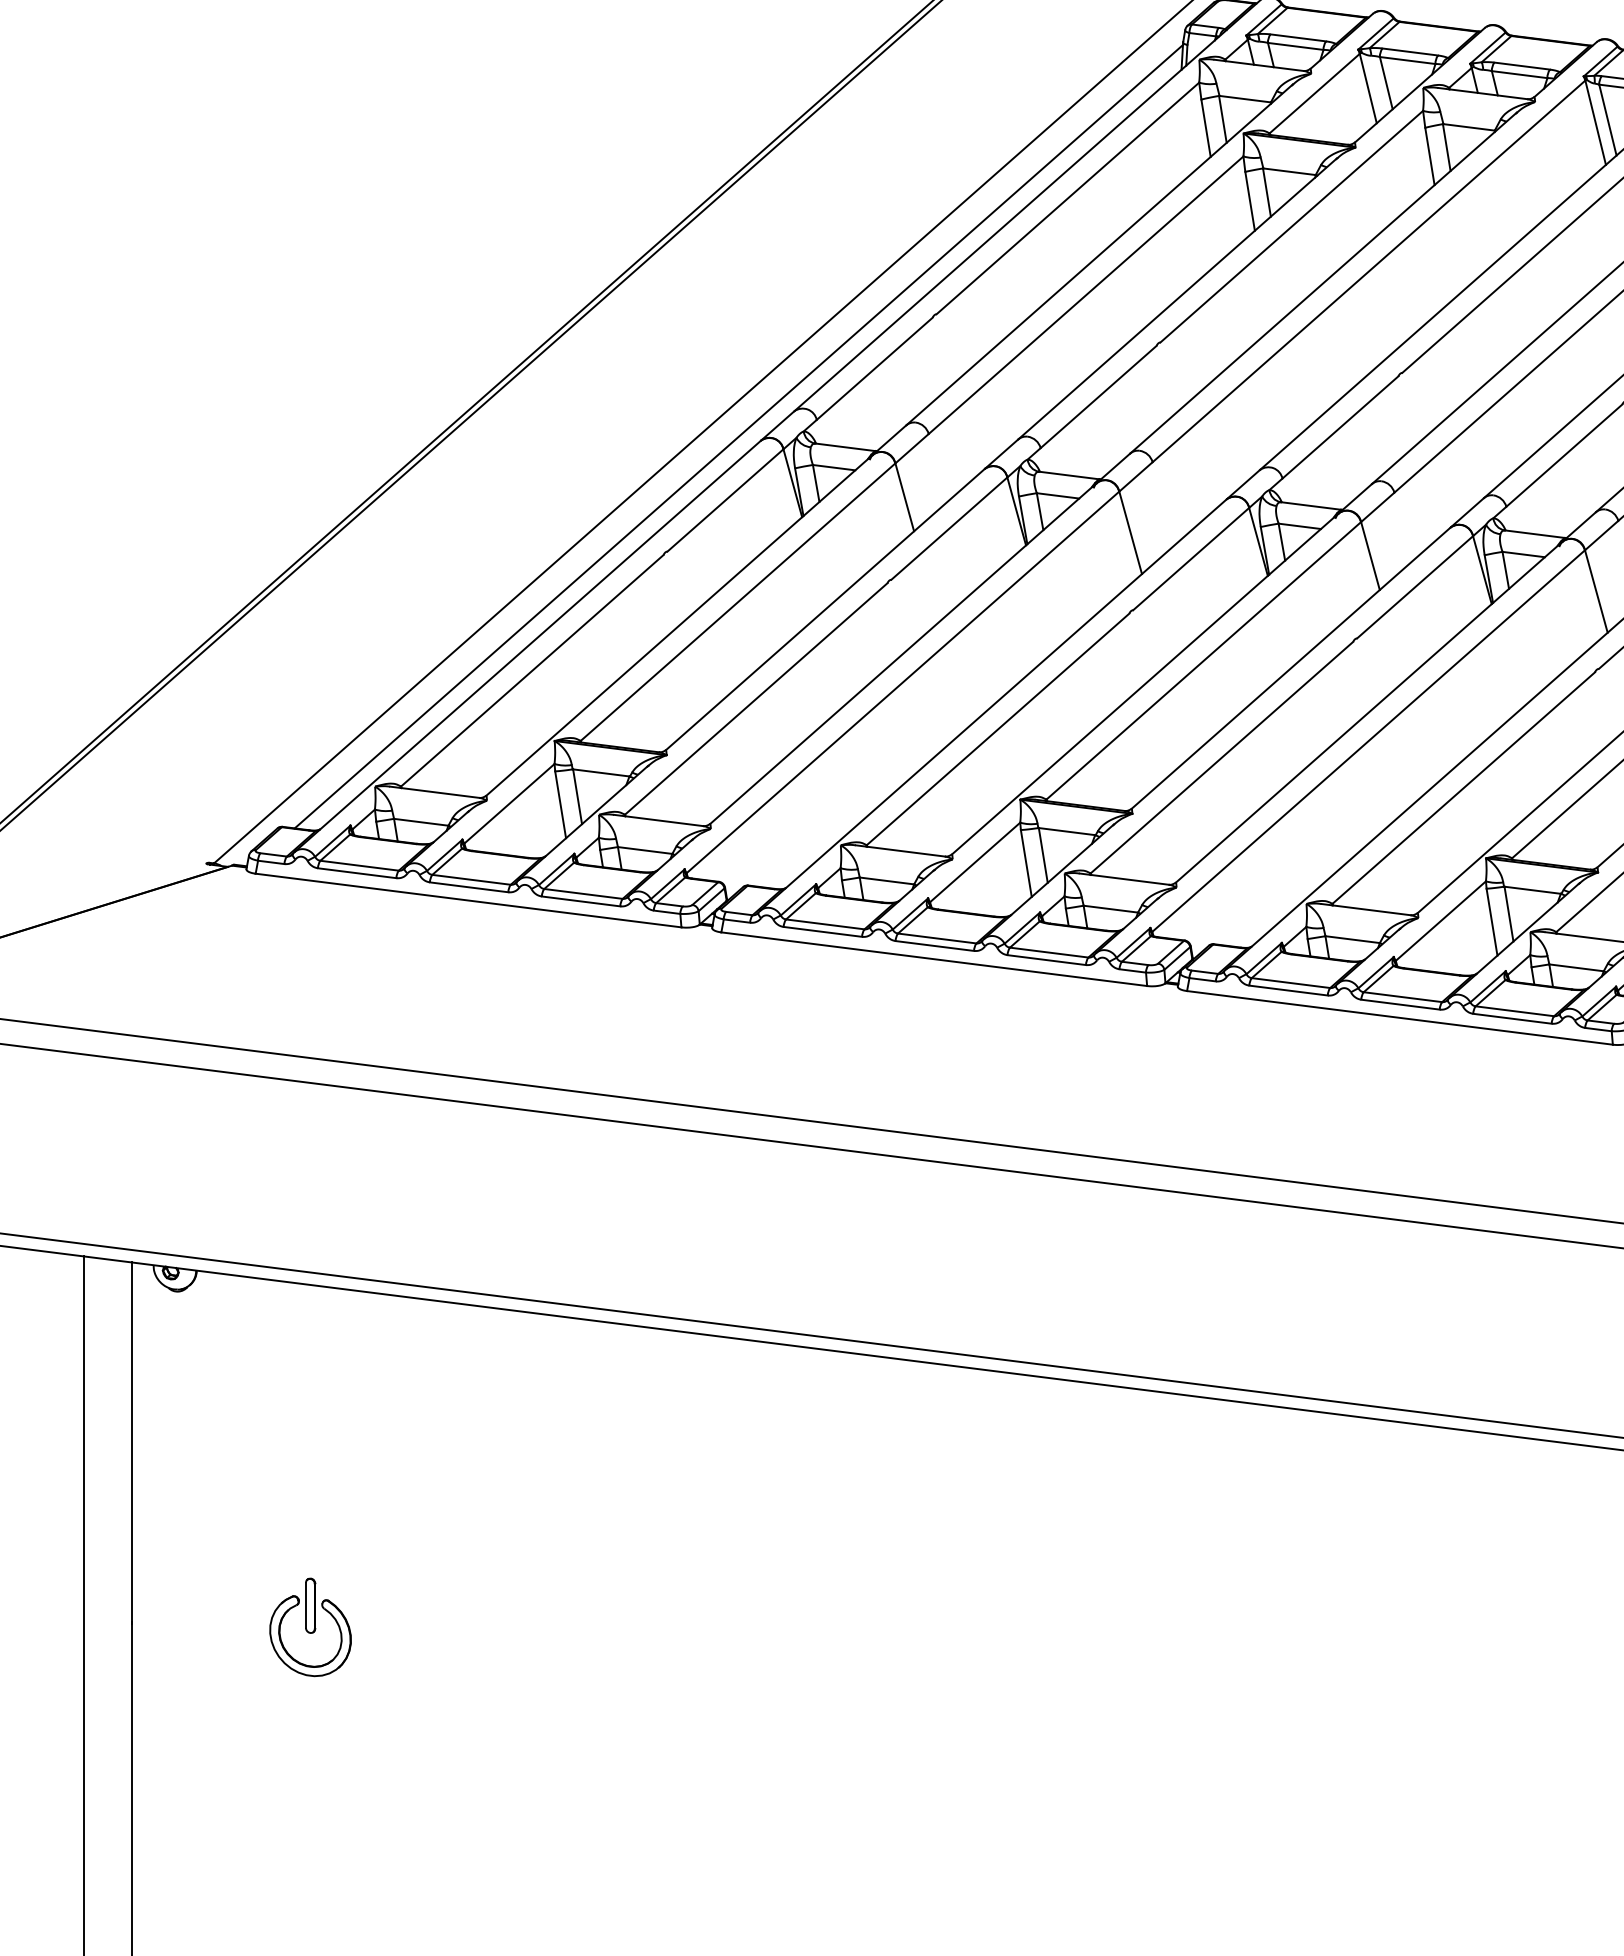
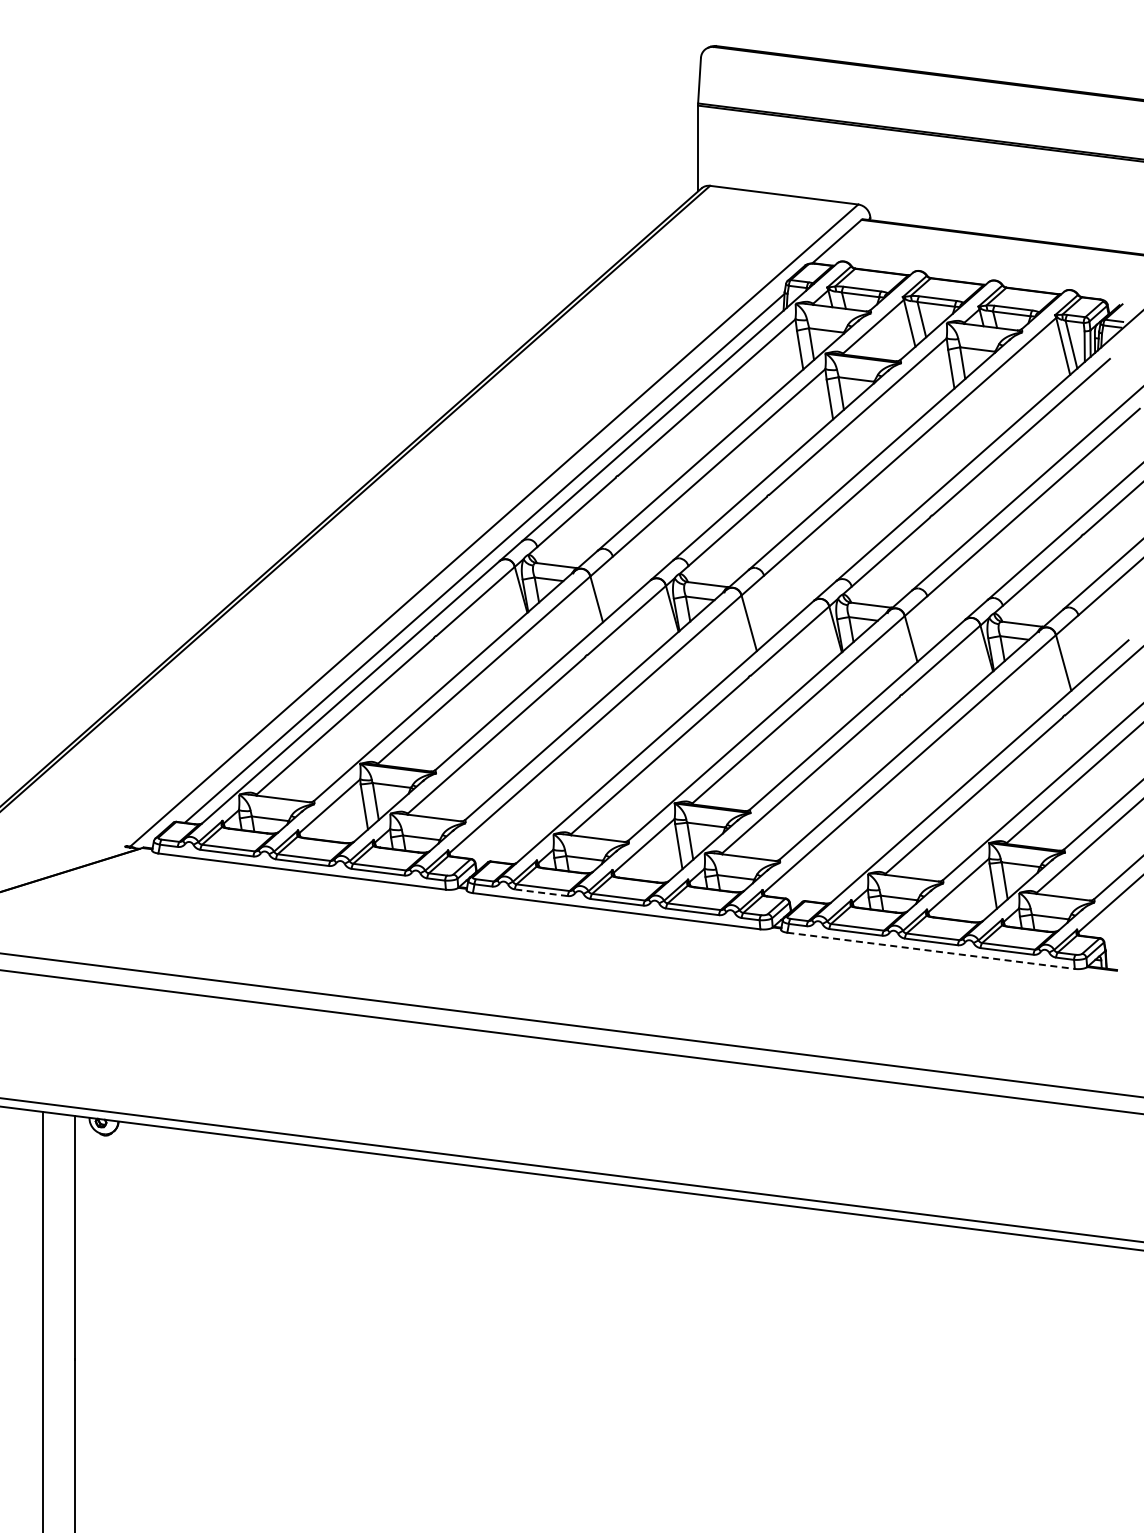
line: (823, 931) -> (541, 892), solid -> dashed
line: (1400, 1017) -> (931, 950), solid -> dashed
part: (310, 1627) -> (195, 1362), removed

